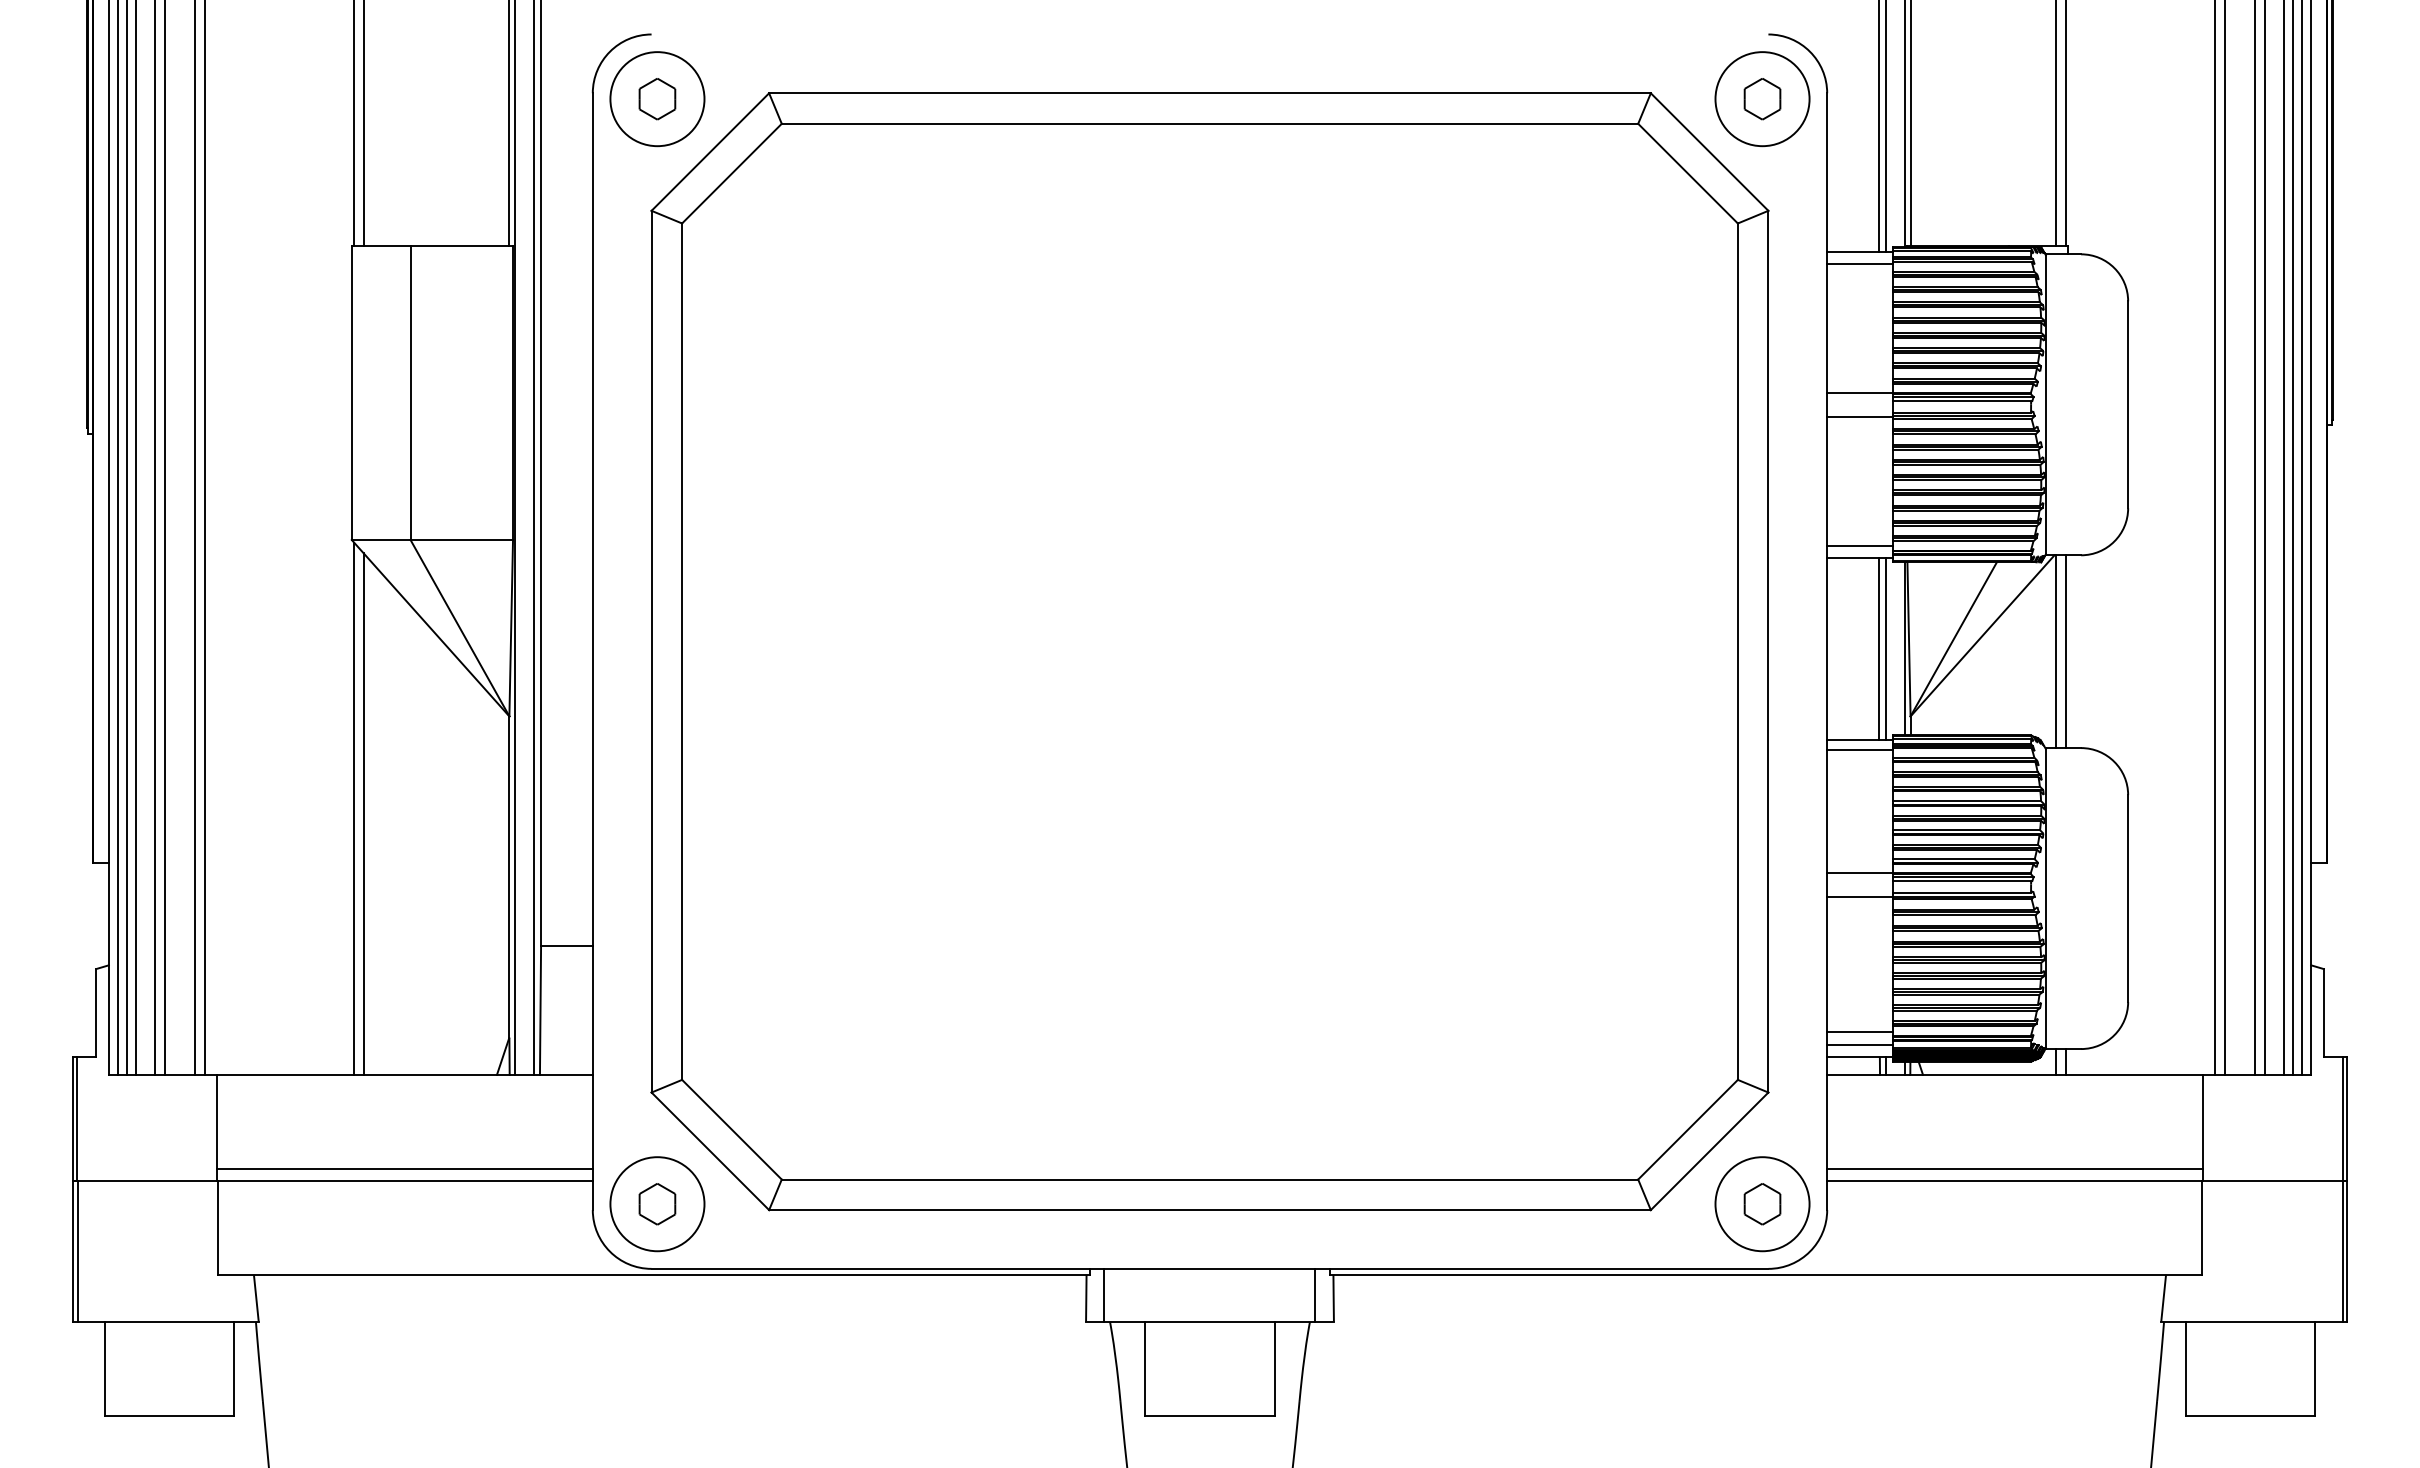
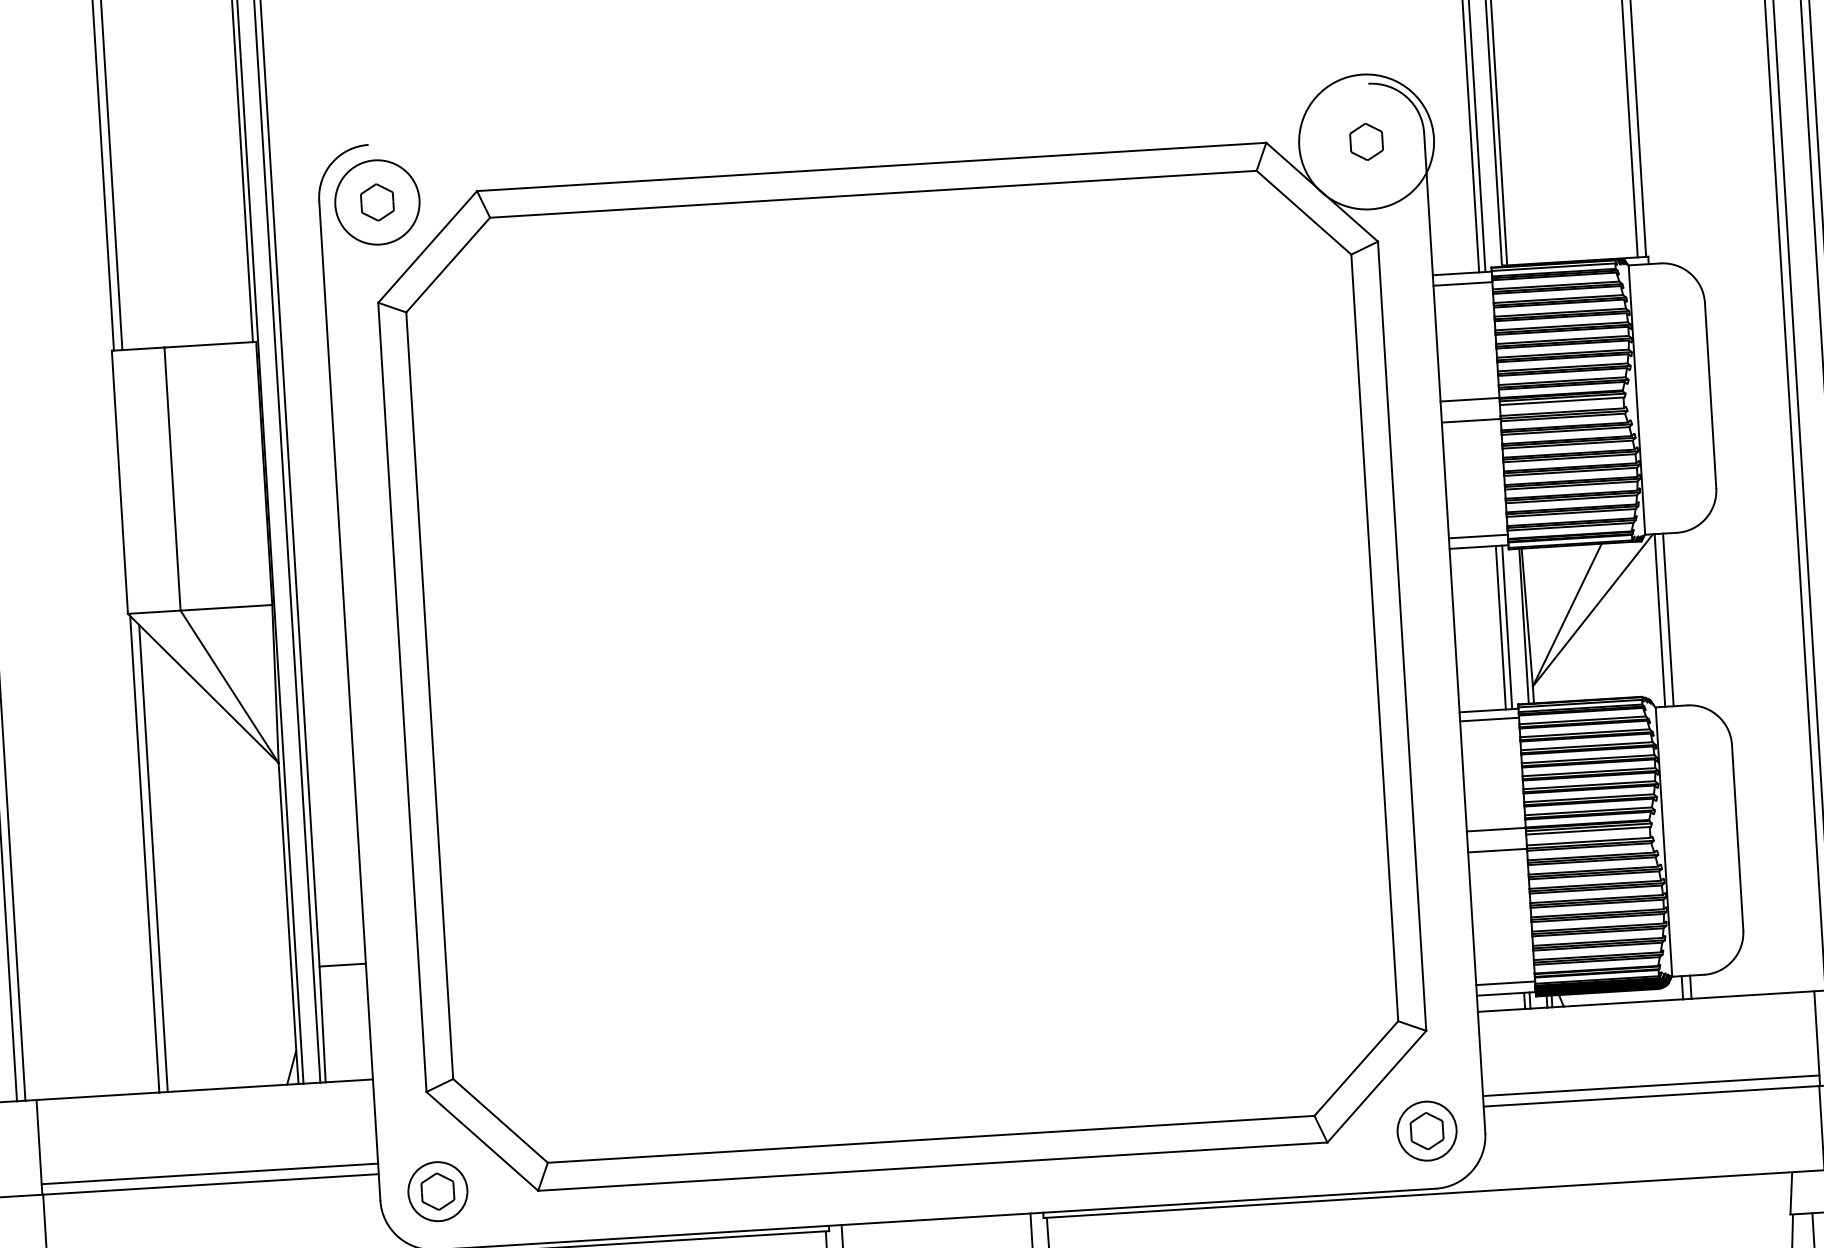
circle: (1762, 99) -> (1366, 142), size x1.6
line: (1860, 1031) -> (1505, 971), removed
circle: (657, 1204) -> (437, 1191), size x0.7
circle: (1762, 1204) -> (1427, 1131), size x0.7

